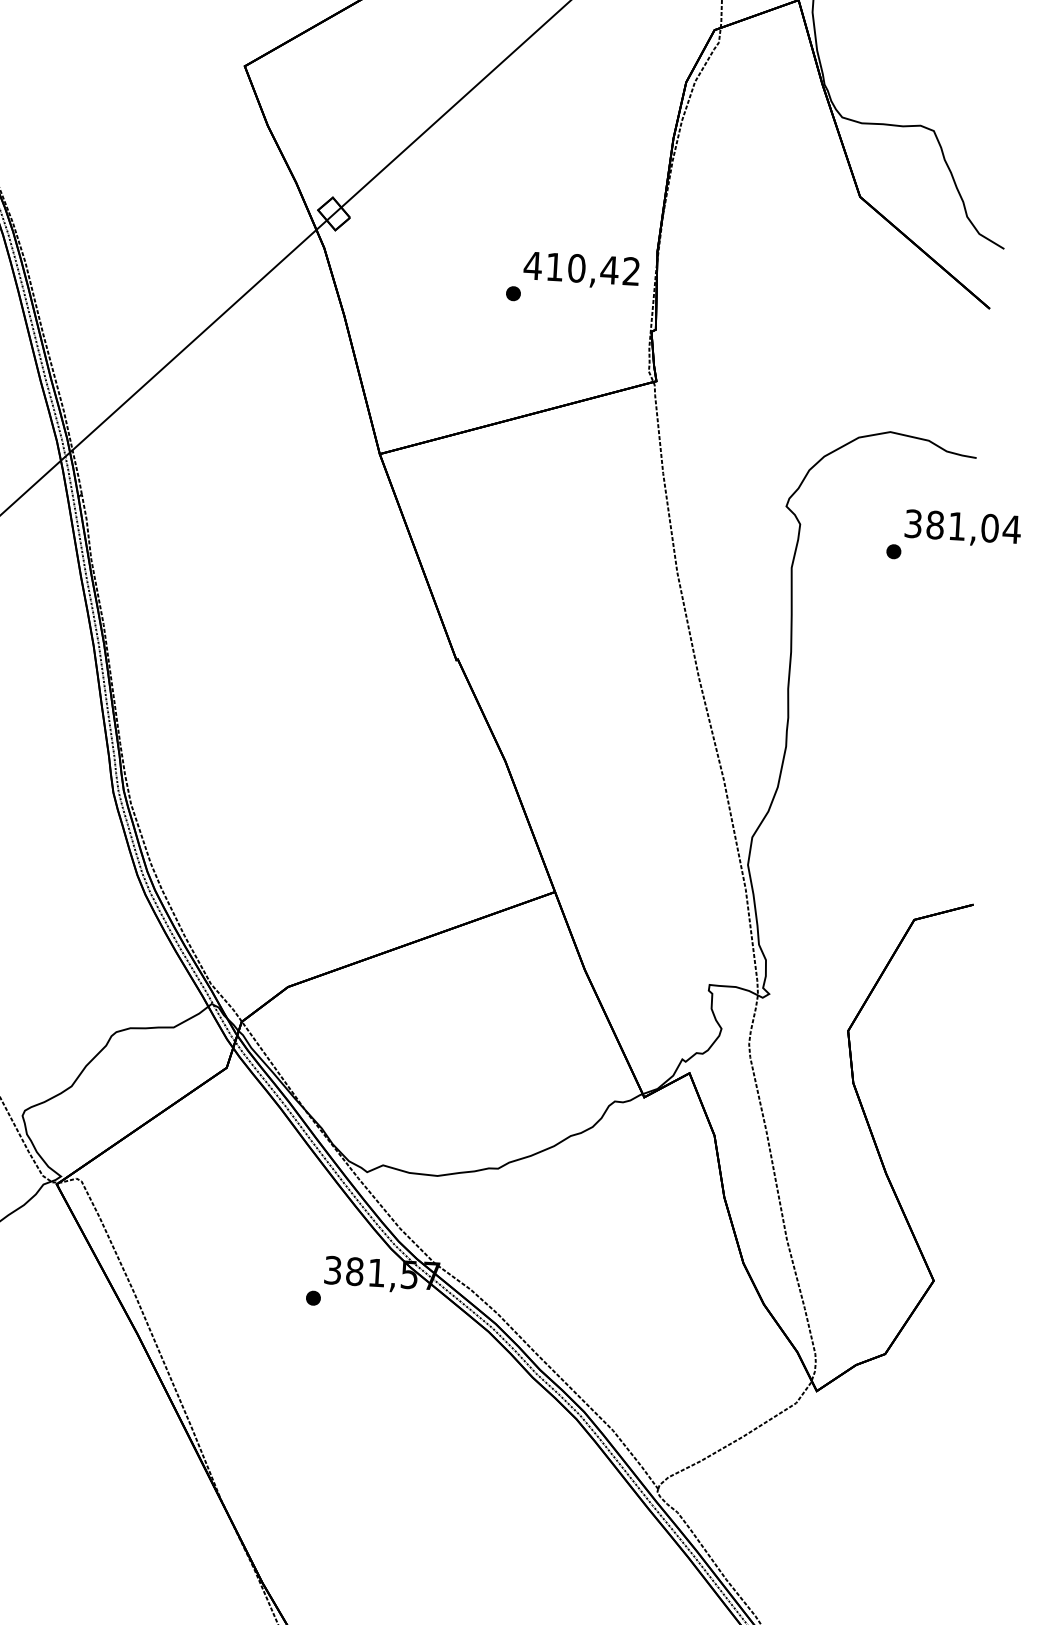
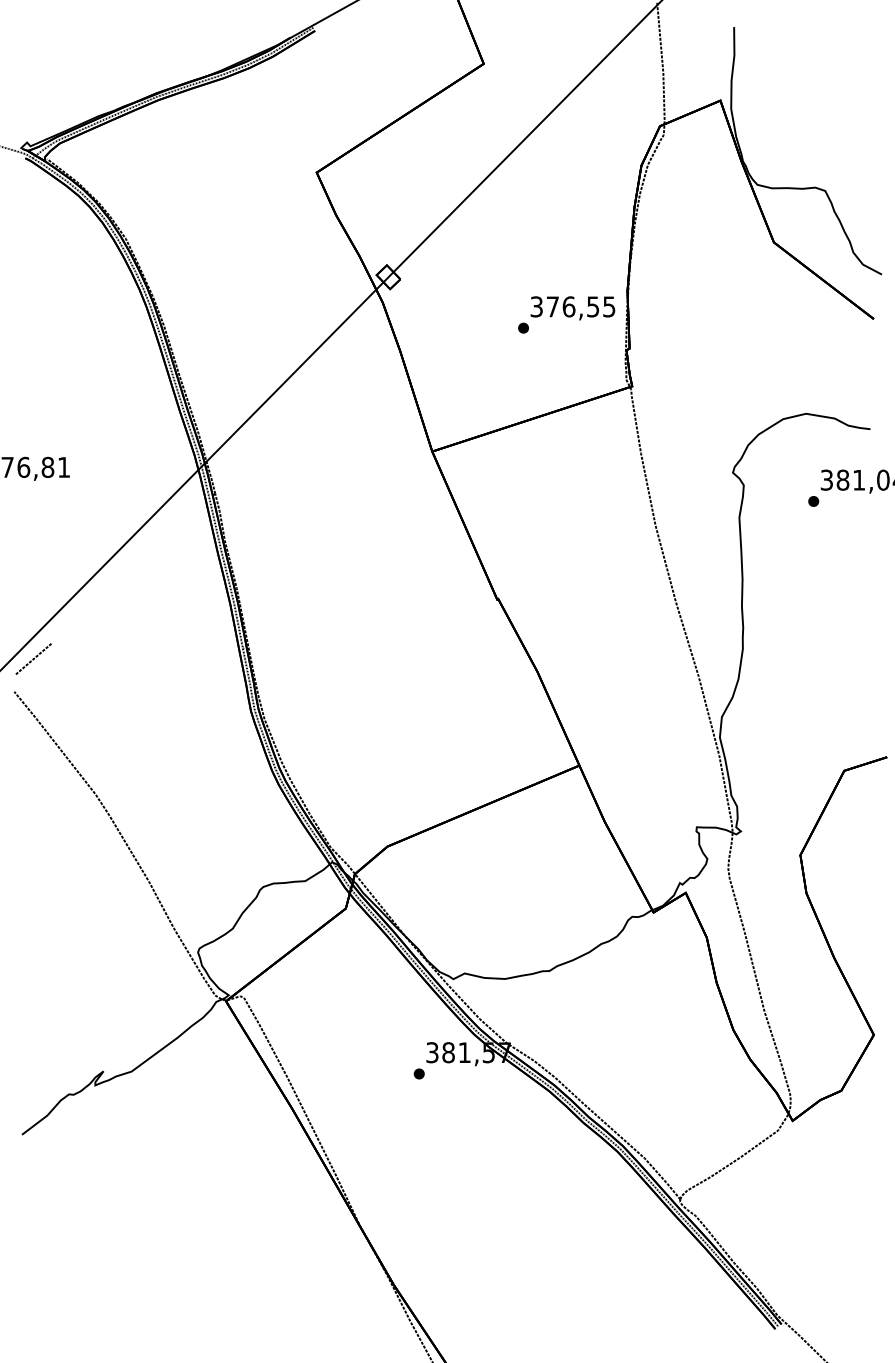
text: (581, 268) -> (572, 306), 410,42 -> 376,55

